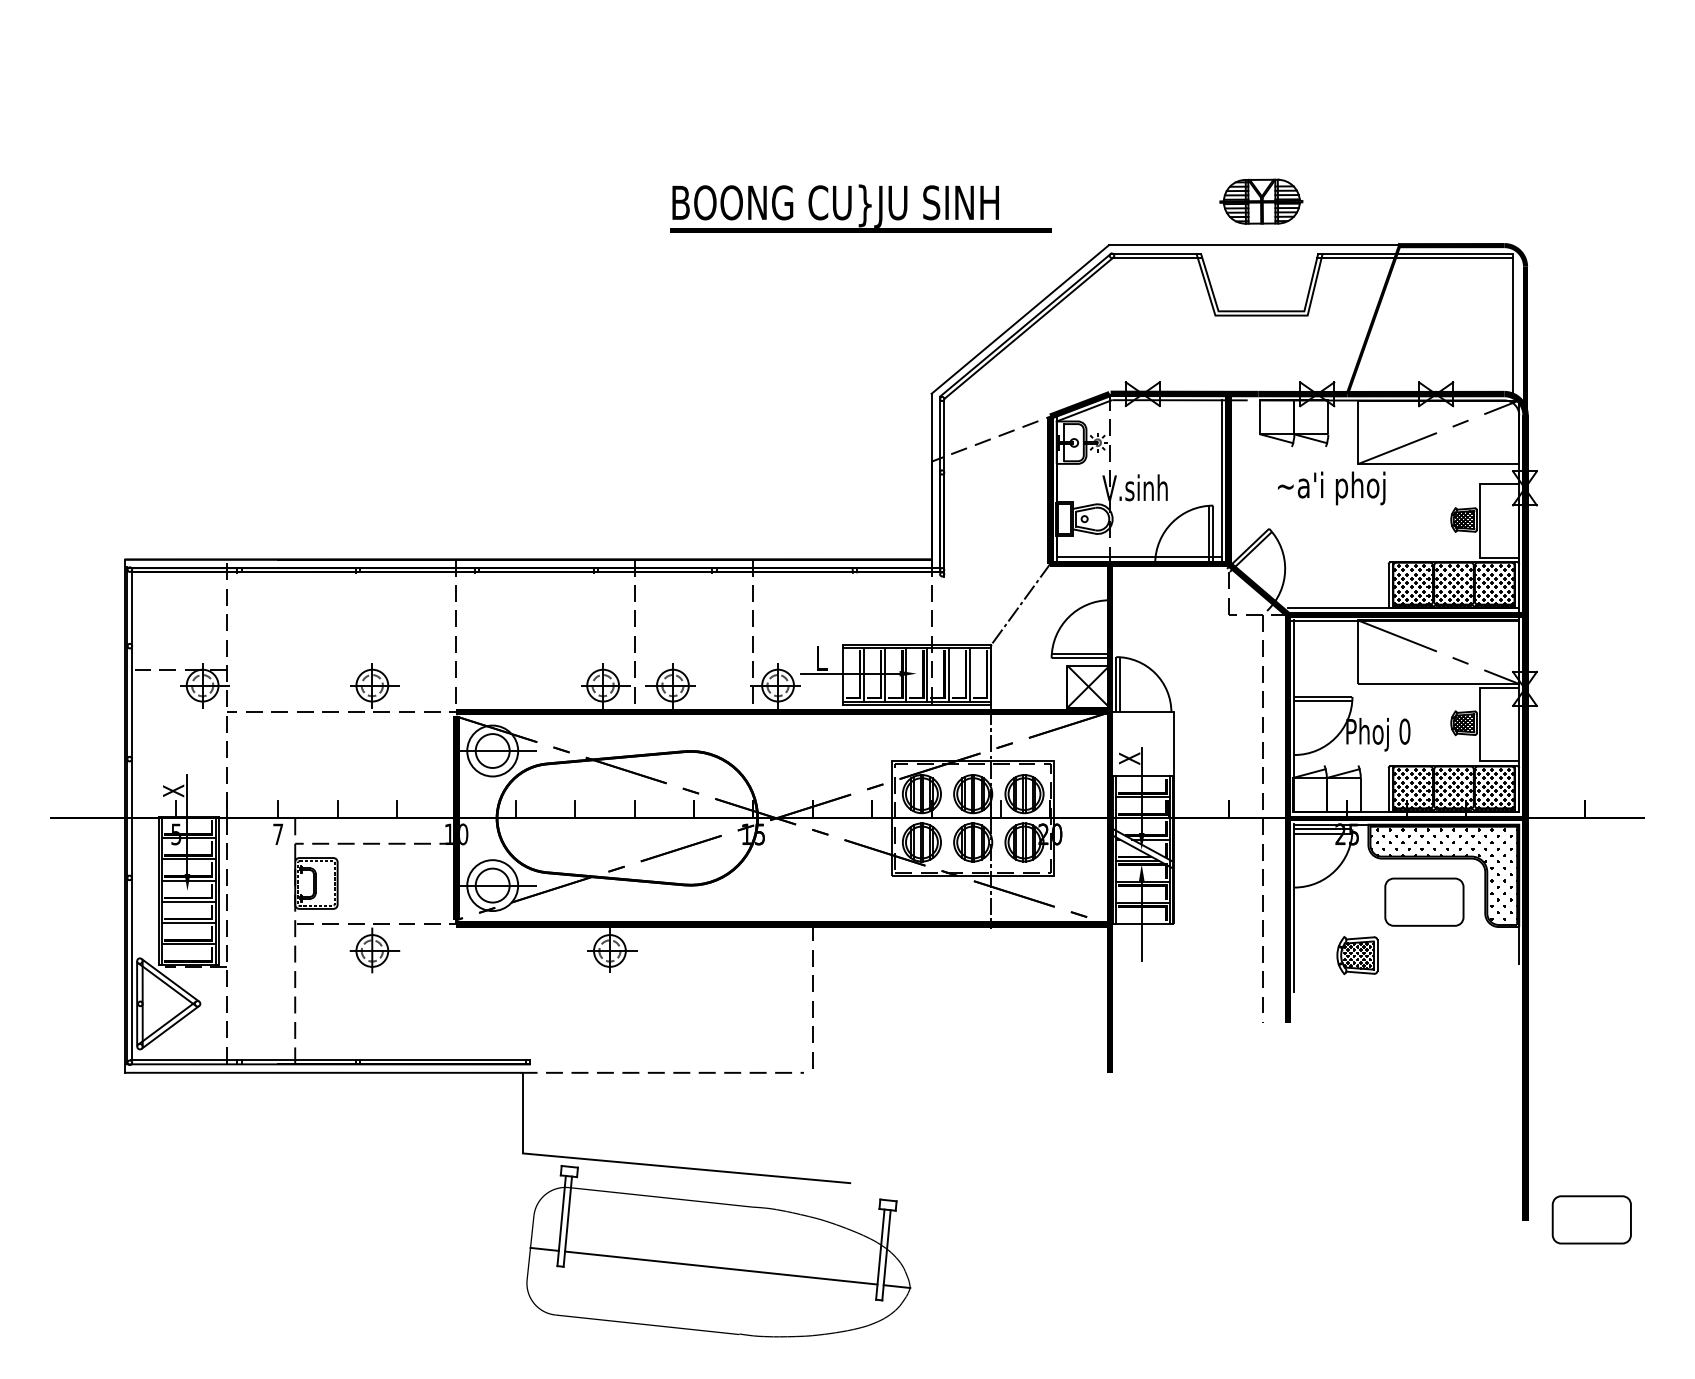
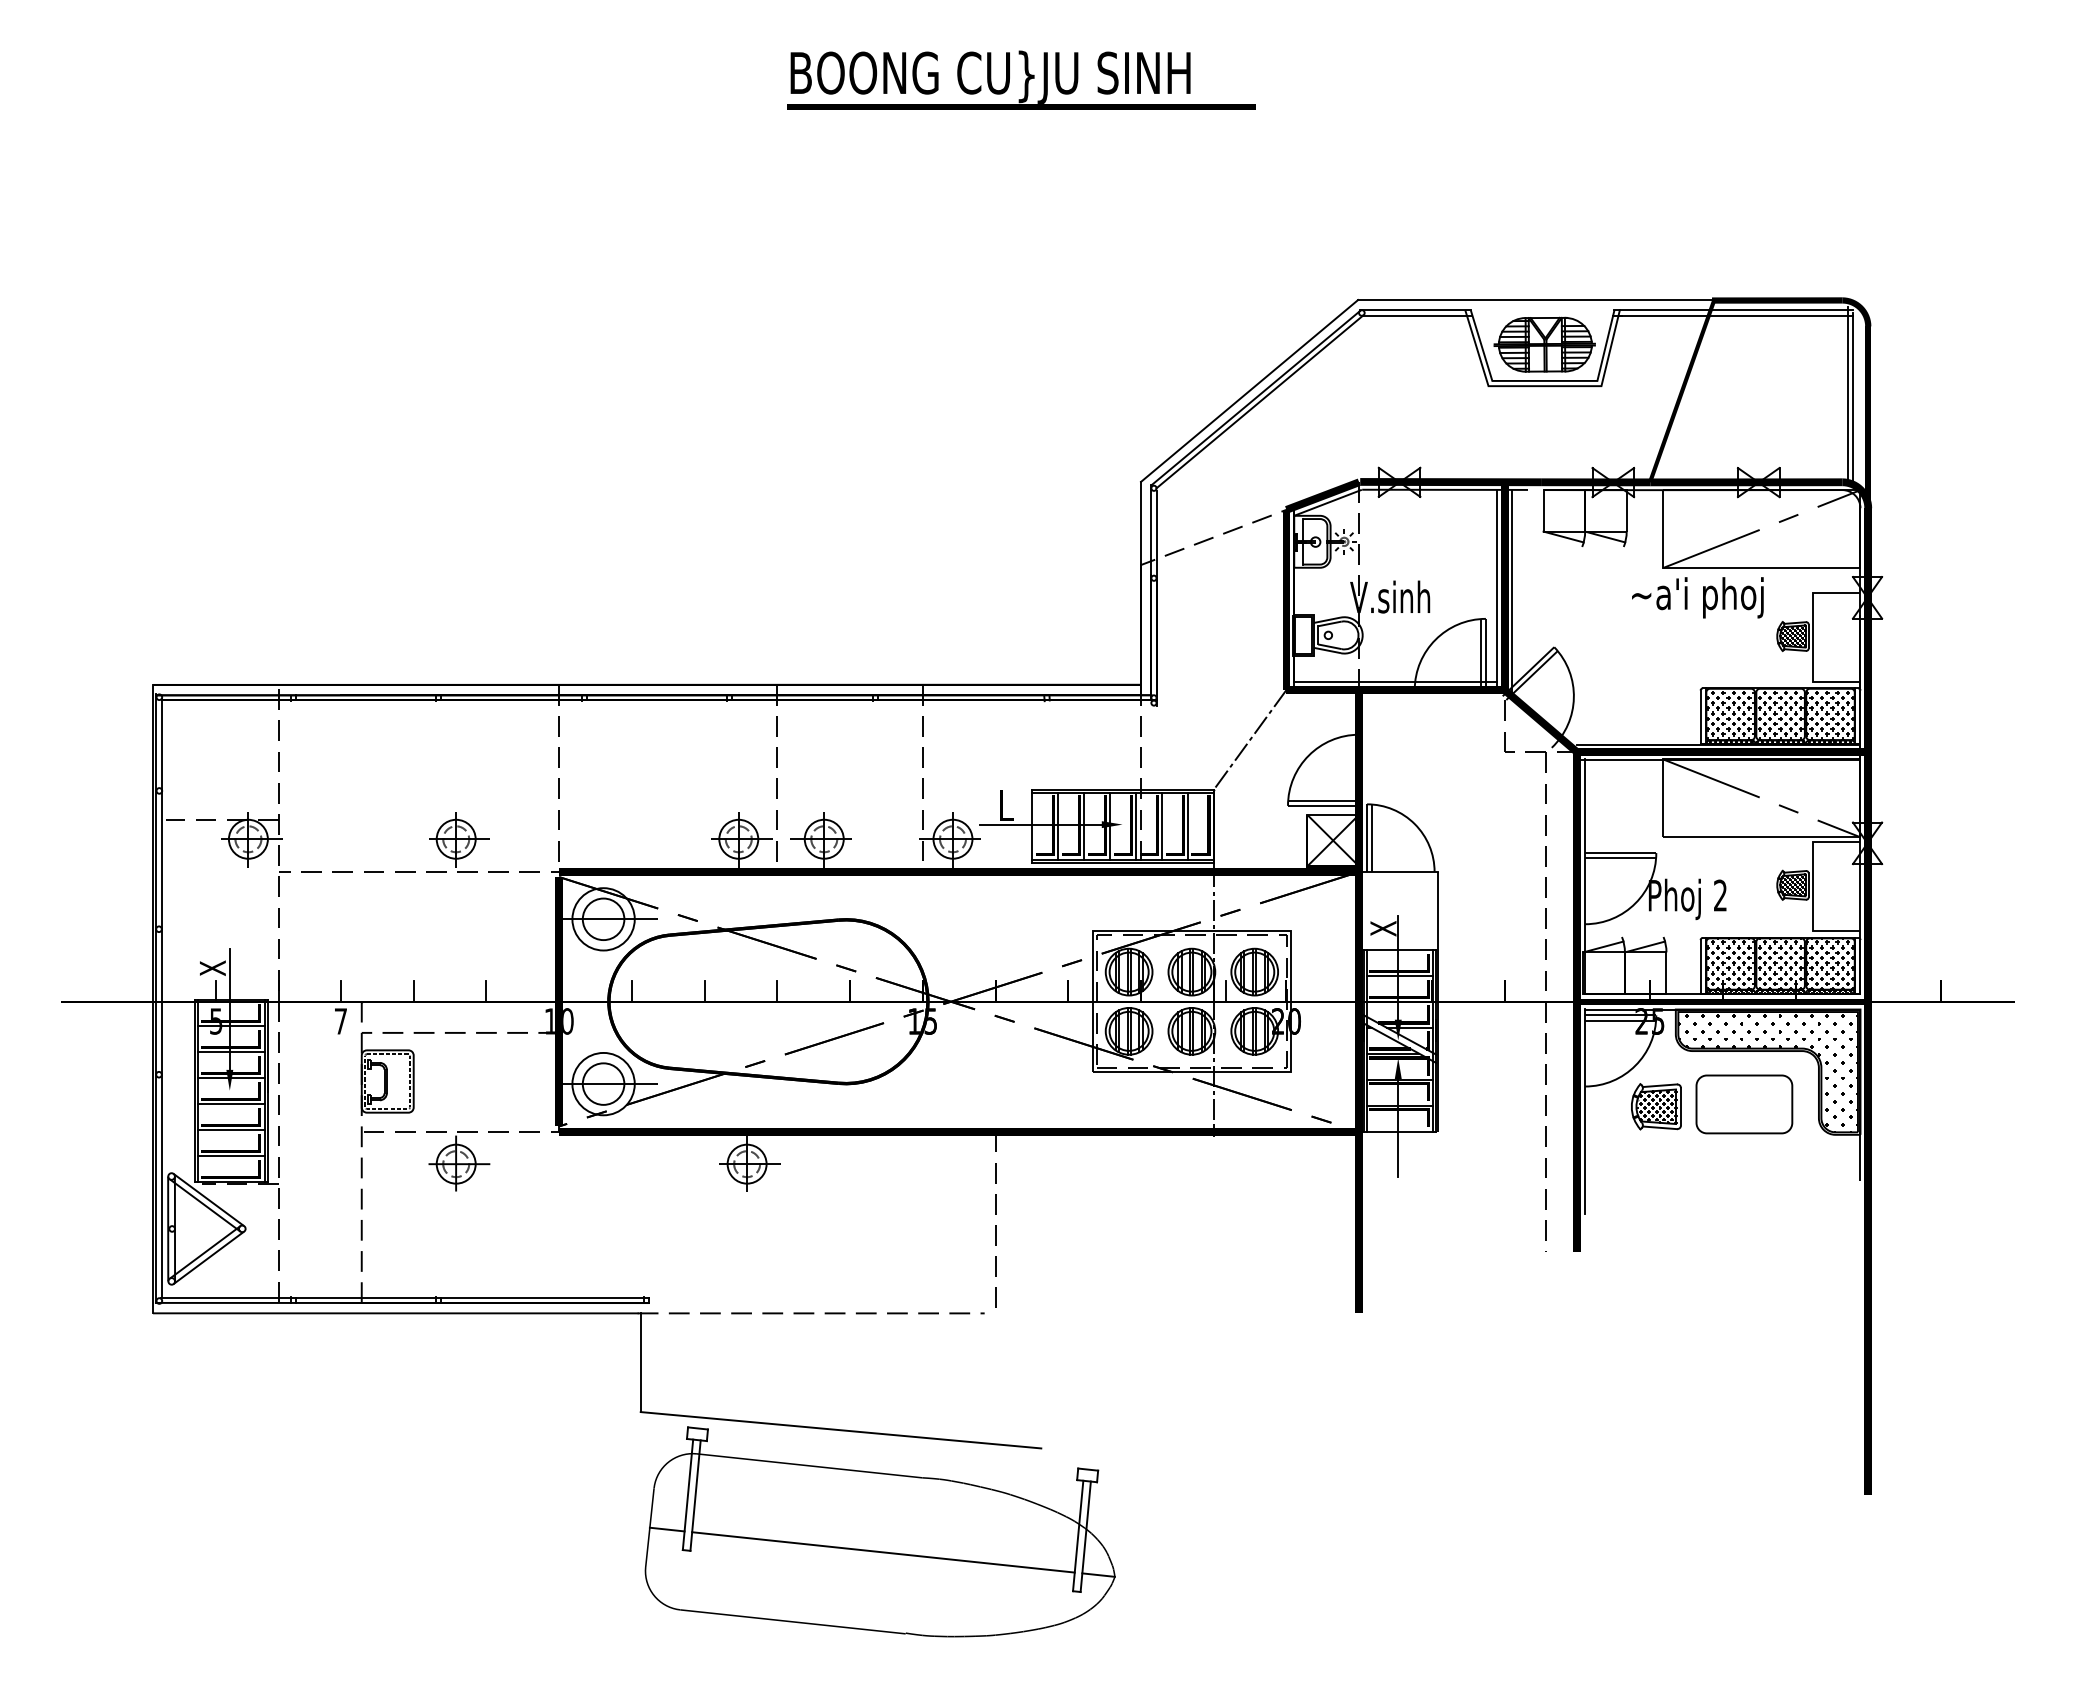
part: (1261, 201) -> (1544, 344), moved
text: (860, 208) -> (1021, 79), moved
line: (1508, 322) -> (1847, 394), added
line: (1235, 484) -> (1512, 593), added
text: (1331, 488) -> (1697, 597), moved
text: (1404, 731) -> (1720, 895), 0 -> 2
part: (1357, 955) -> (1656, 1106), moved
part: (1591, 1219) -> (1949, 1493), removed

